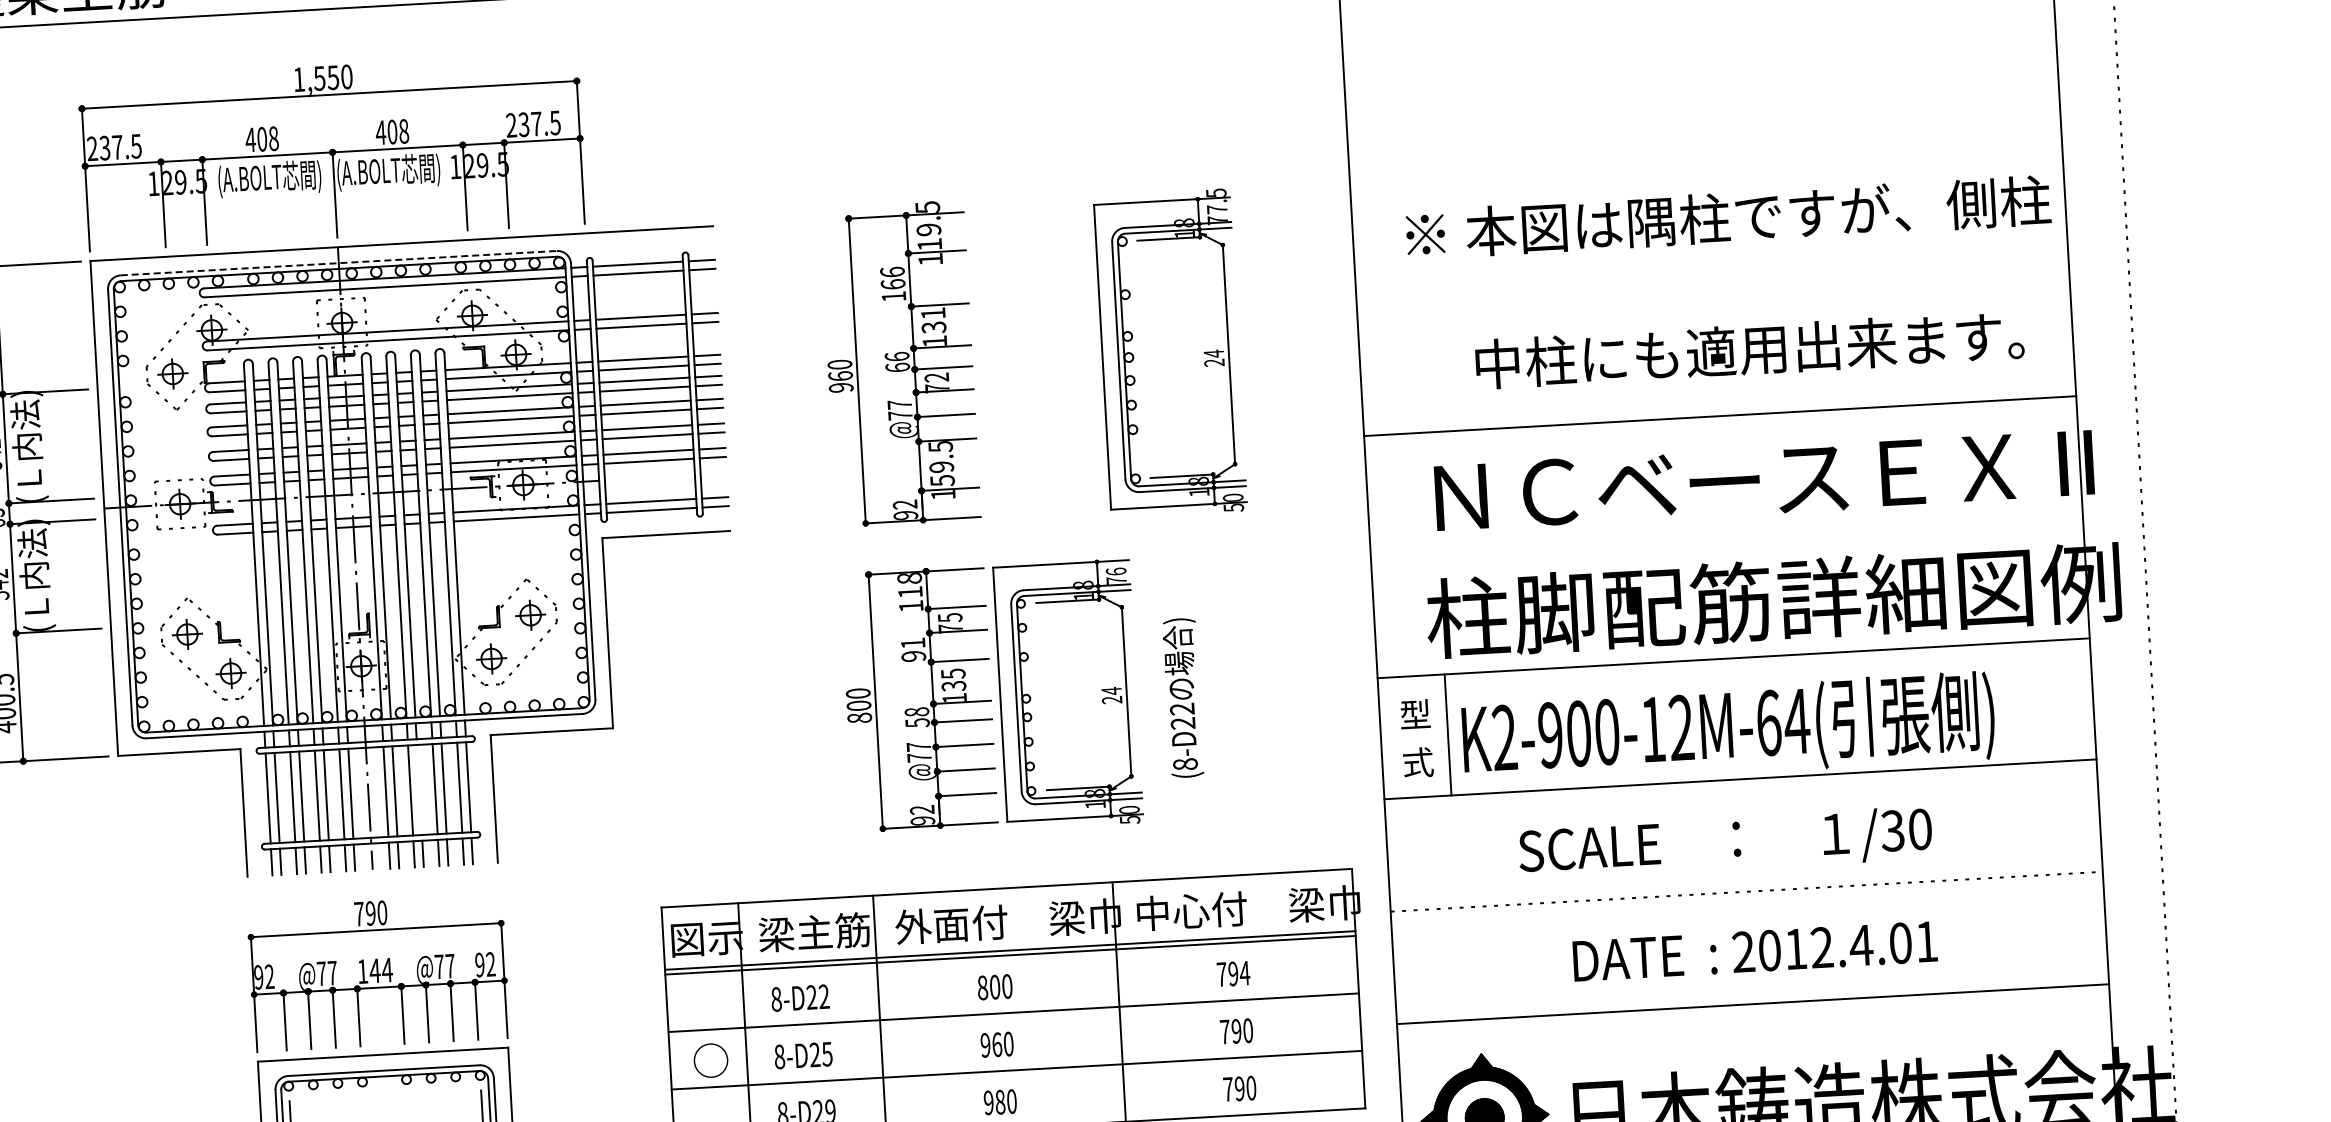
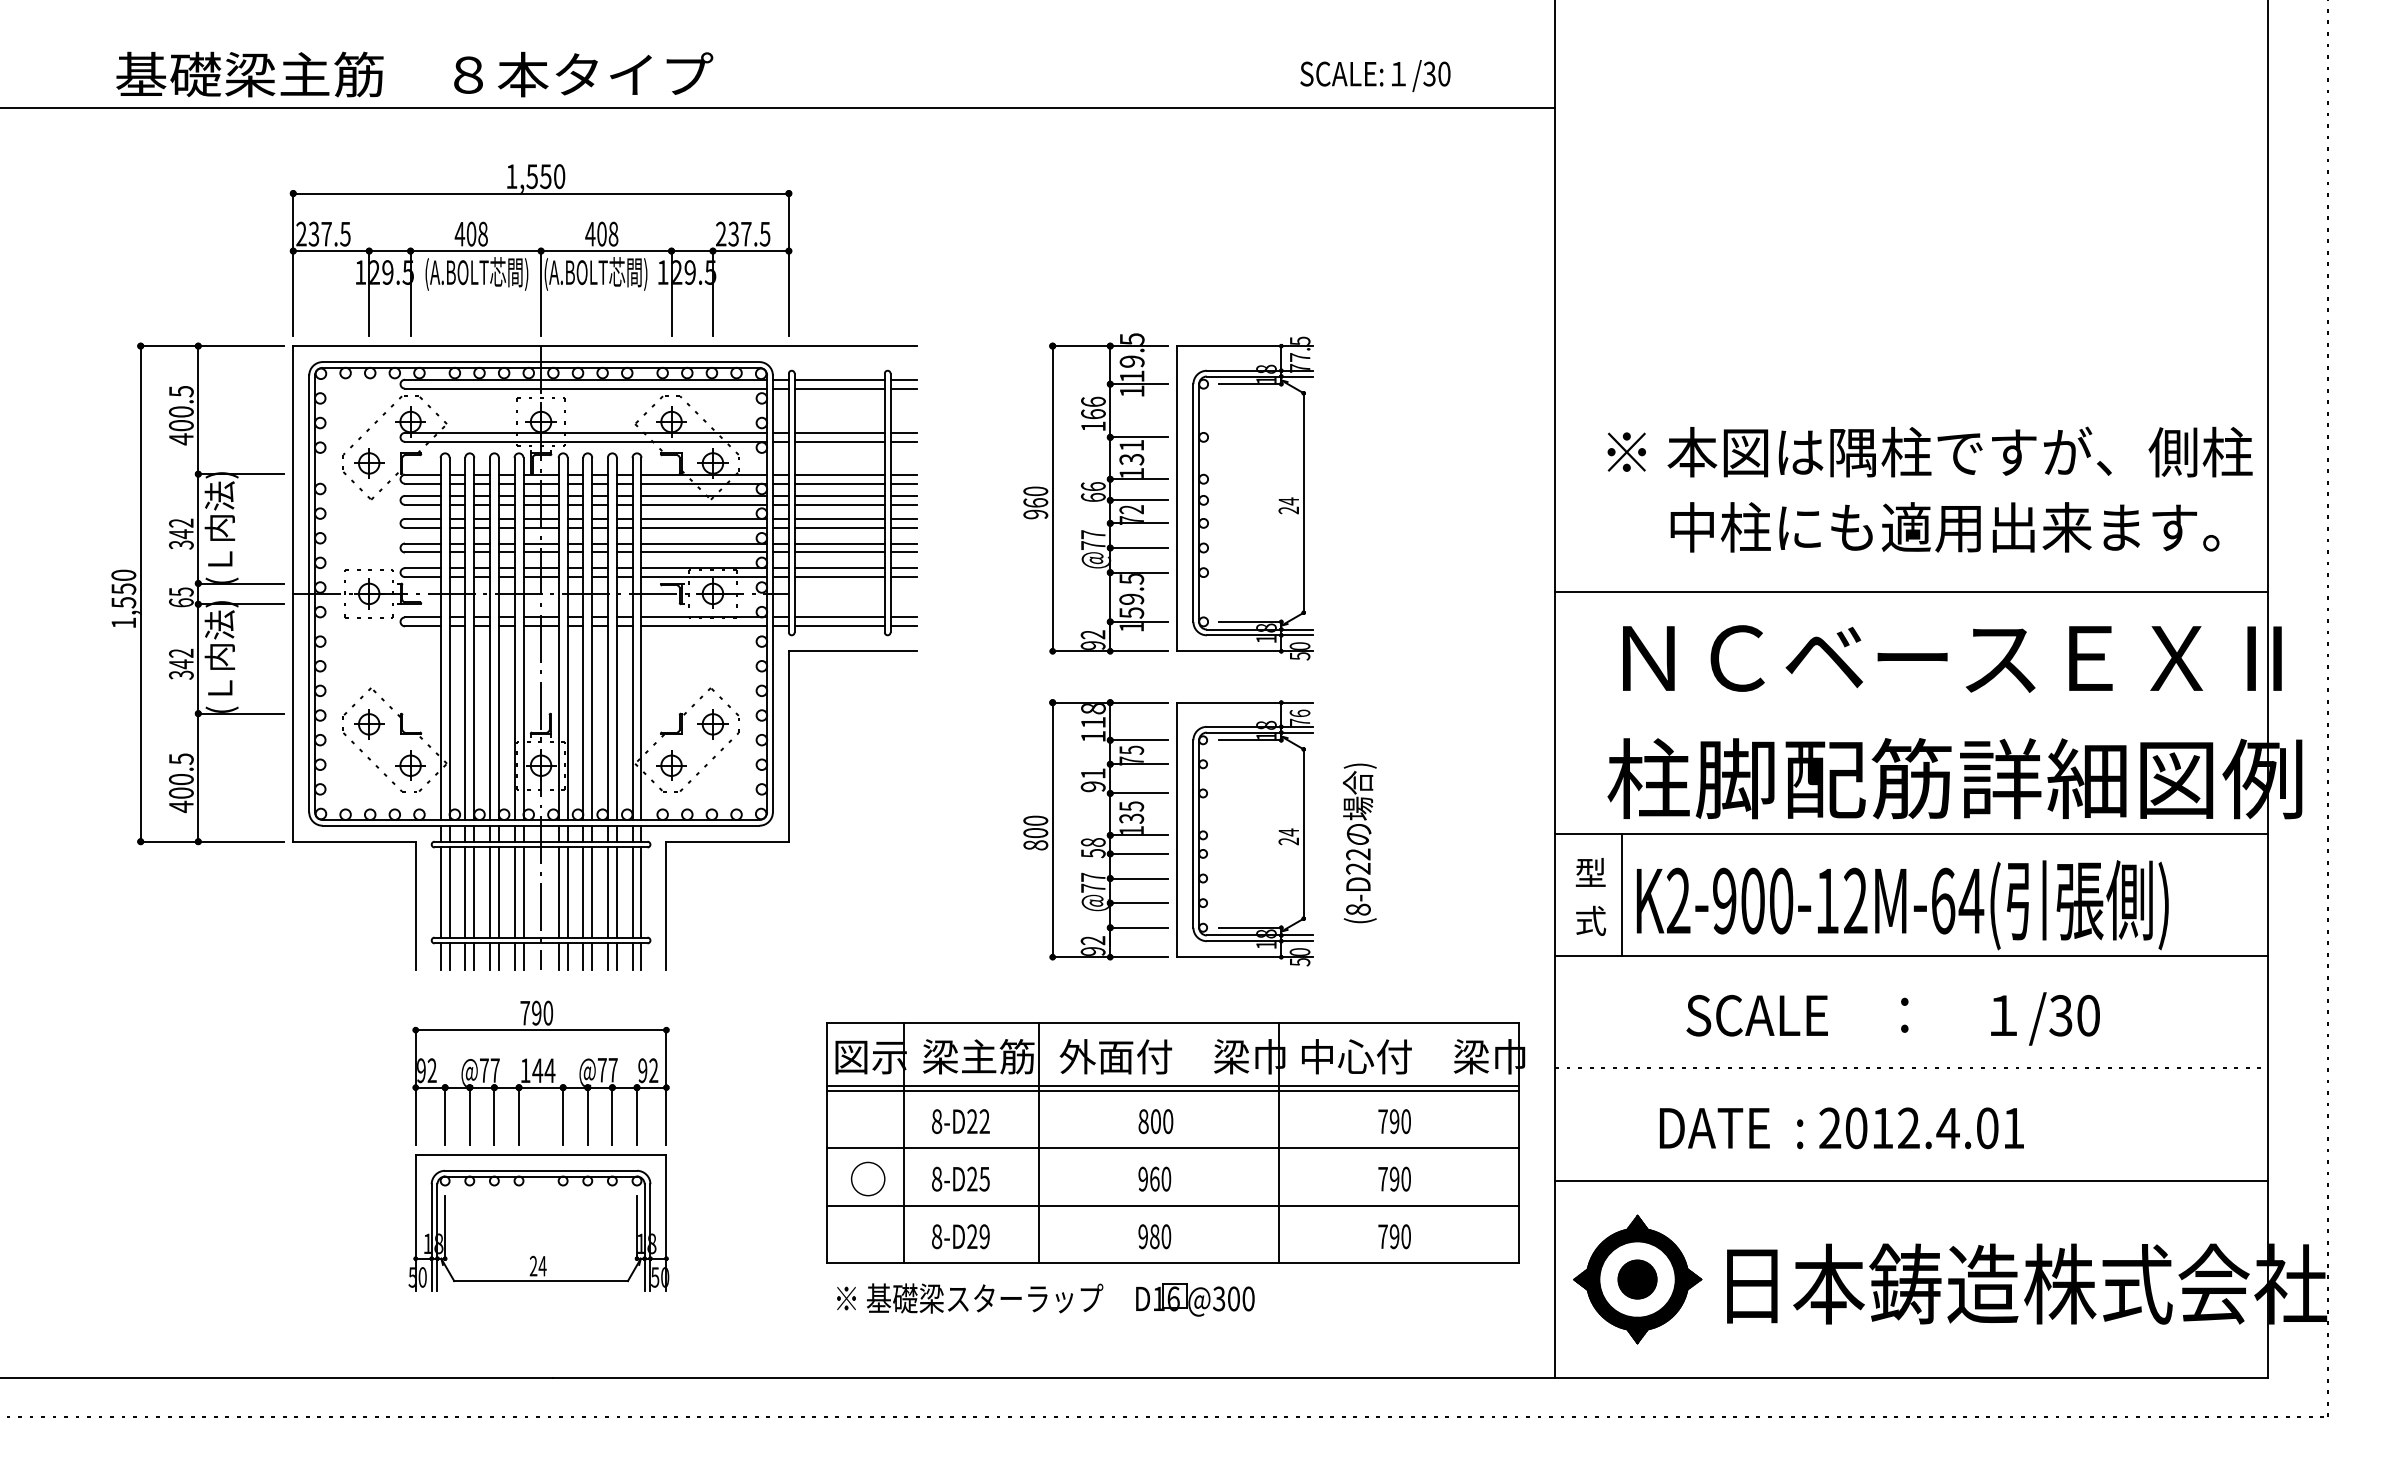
text: (1727, 217) -> (1929, 451), moved
line: (339, 263) -> (541, 362), dashed -> solid
part: (1169, 353) -> (1244, 498), moved
line: (419, 789) -> (592, 892), added
text: (1754, 951) -> (1841, 1128), moved
text: (1244, 973) -> (1405, 1121), 794 -> 790

